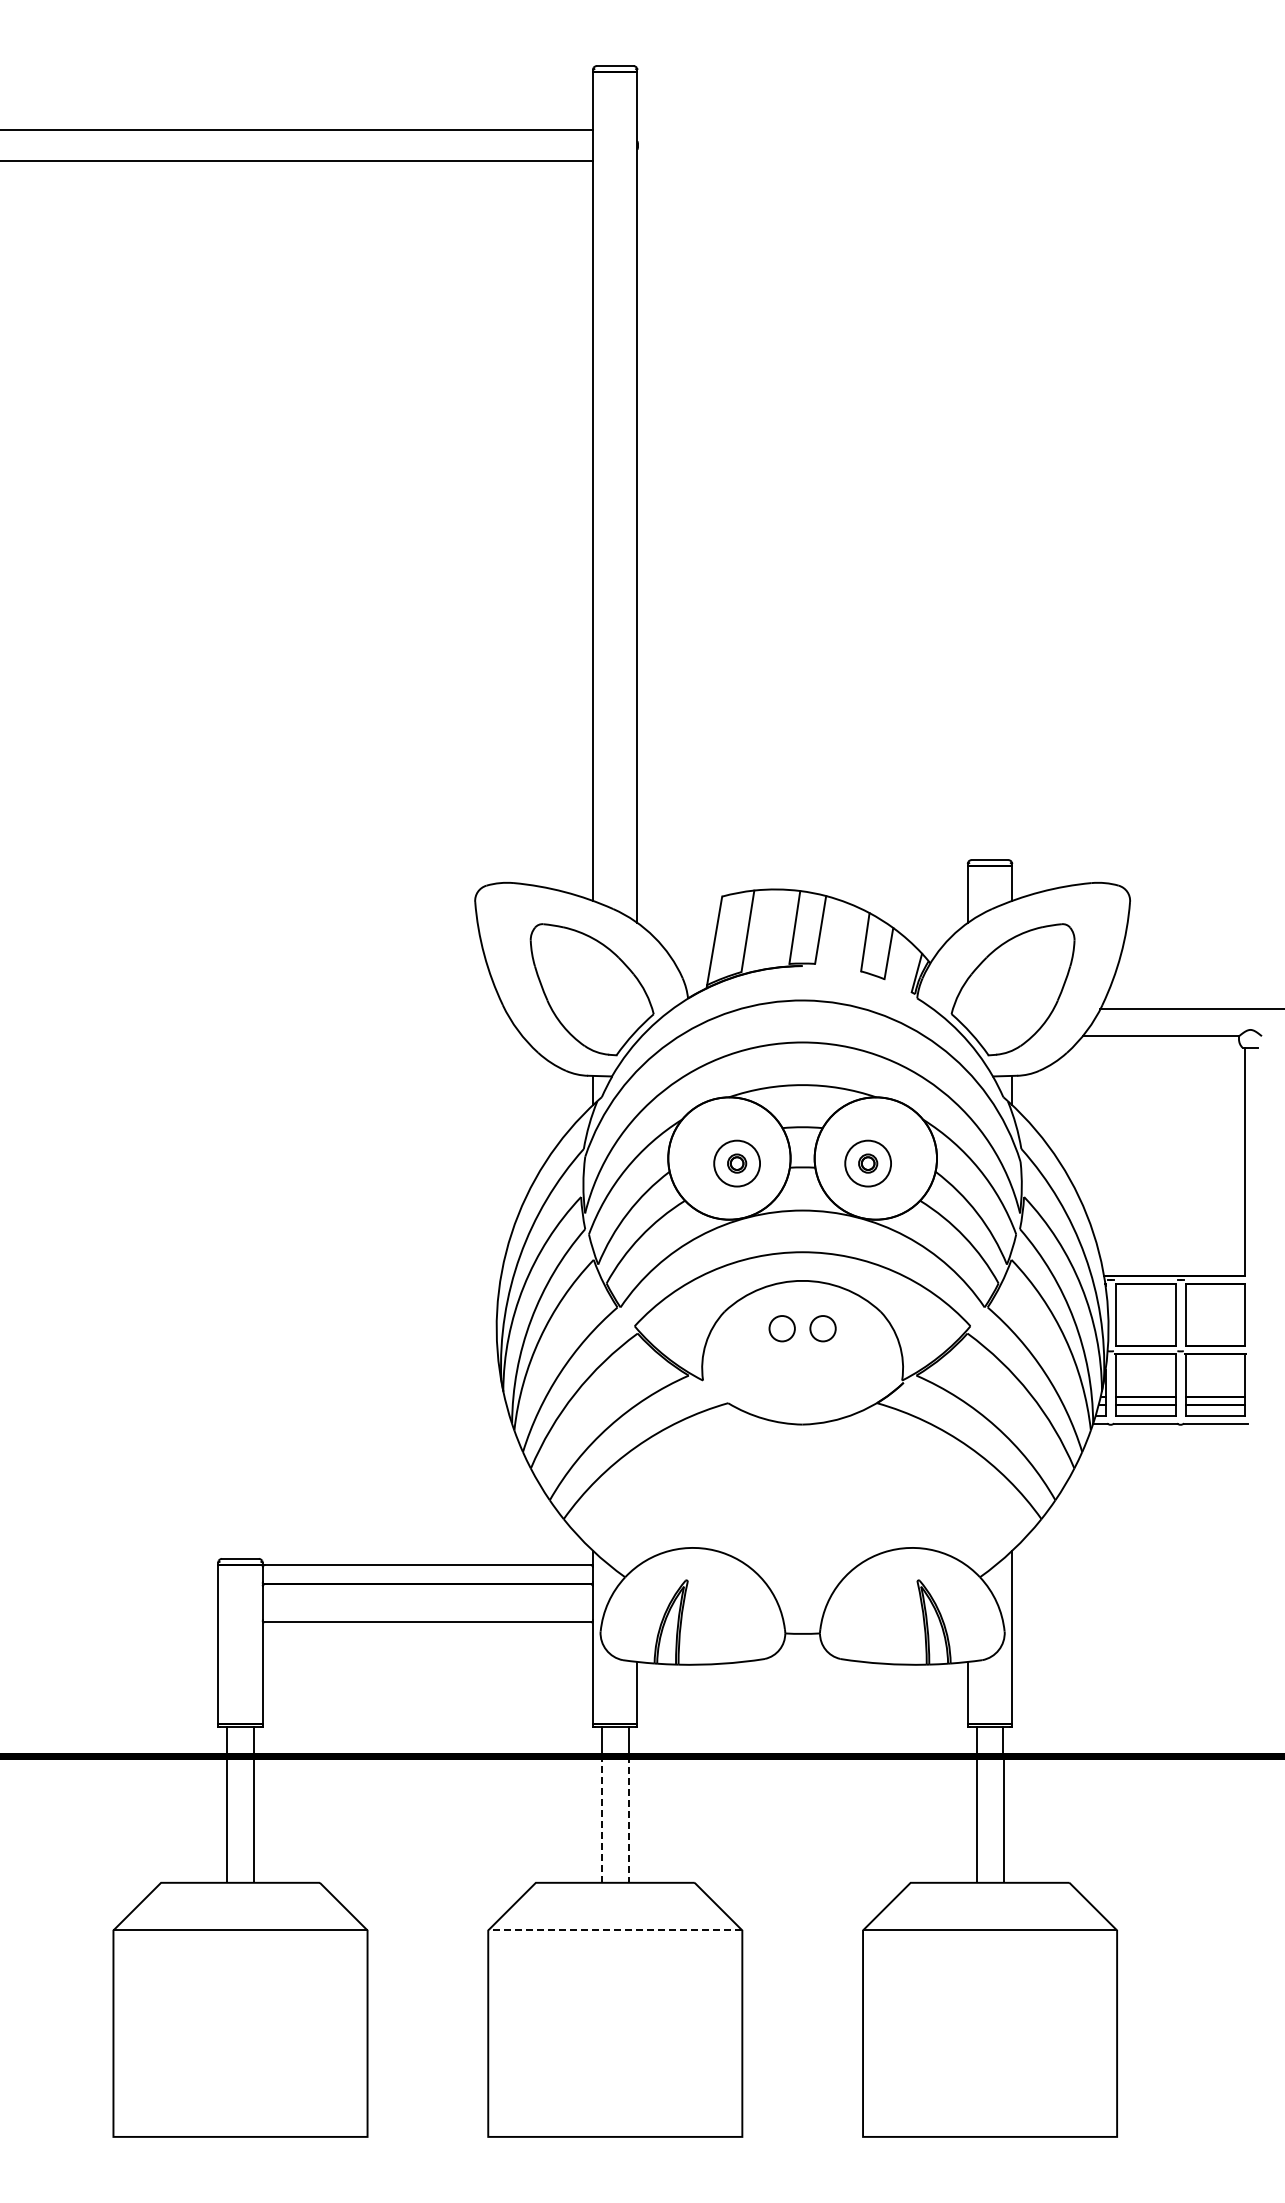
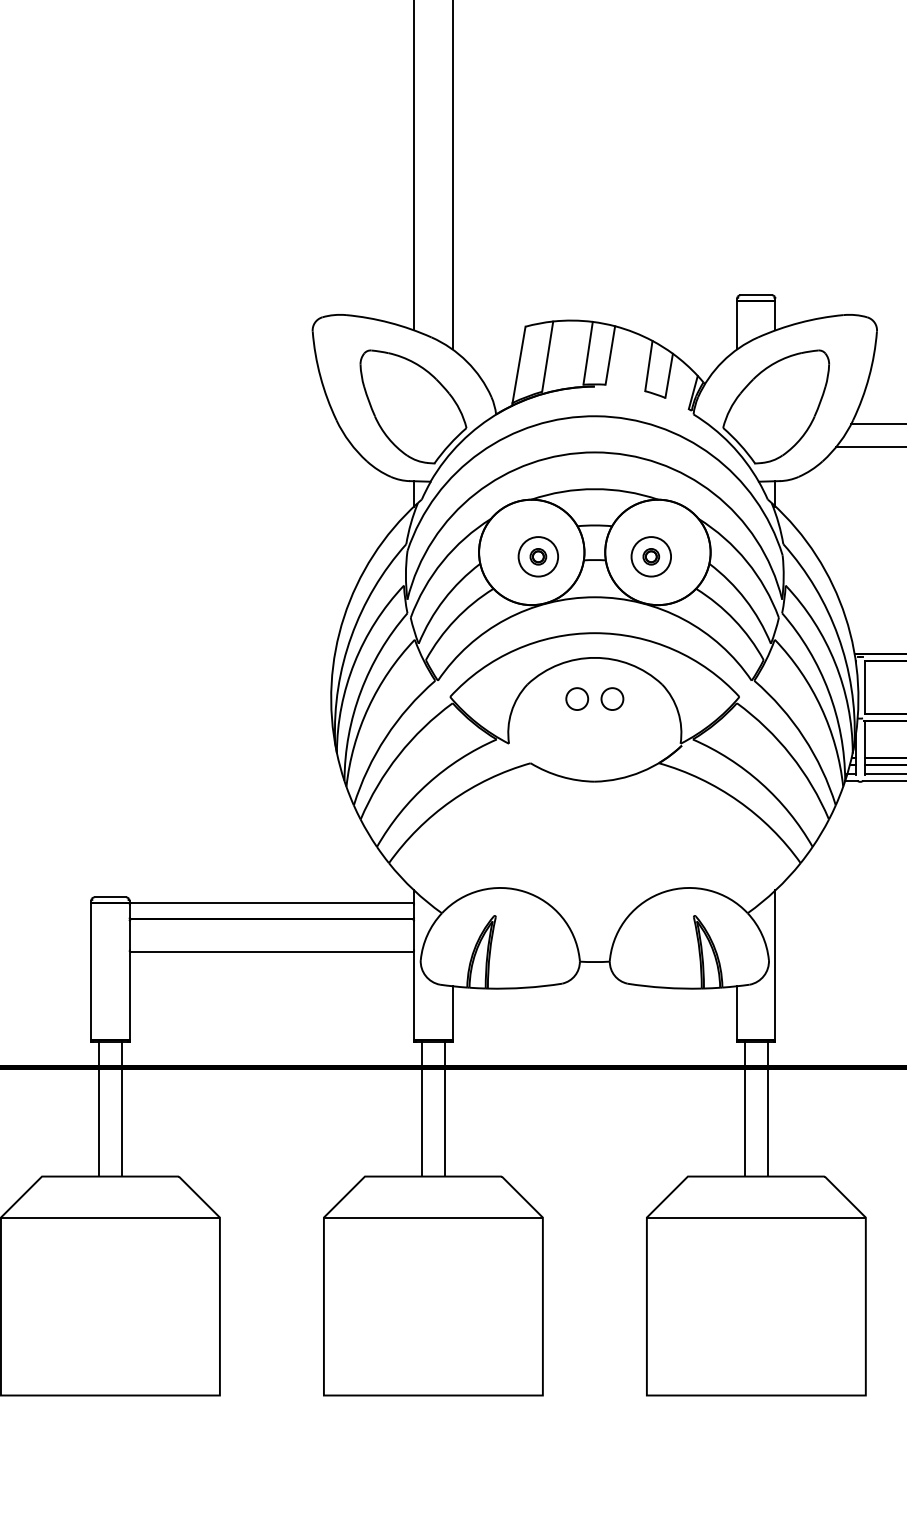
line: (615, 1755) -> (433, 1066), dashed -> solid
line: (614, 1930) -> (432, 1217), dashed -> solid

